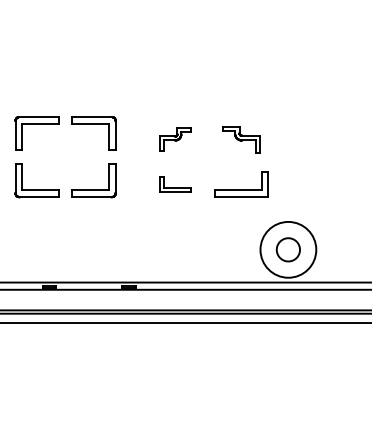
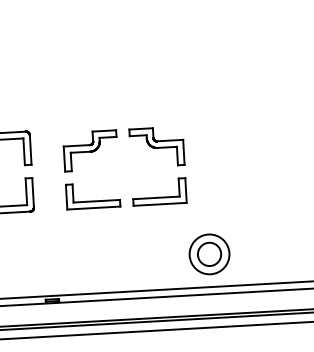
part: (175, 139) -> (90, 150), size x1.67
part: (241, 139) -> (156, 146), size x1.43
part: (175, 184) -> (93, 195), size x1.67
circle: (288, 249) -> (209, 254), size x0.71

